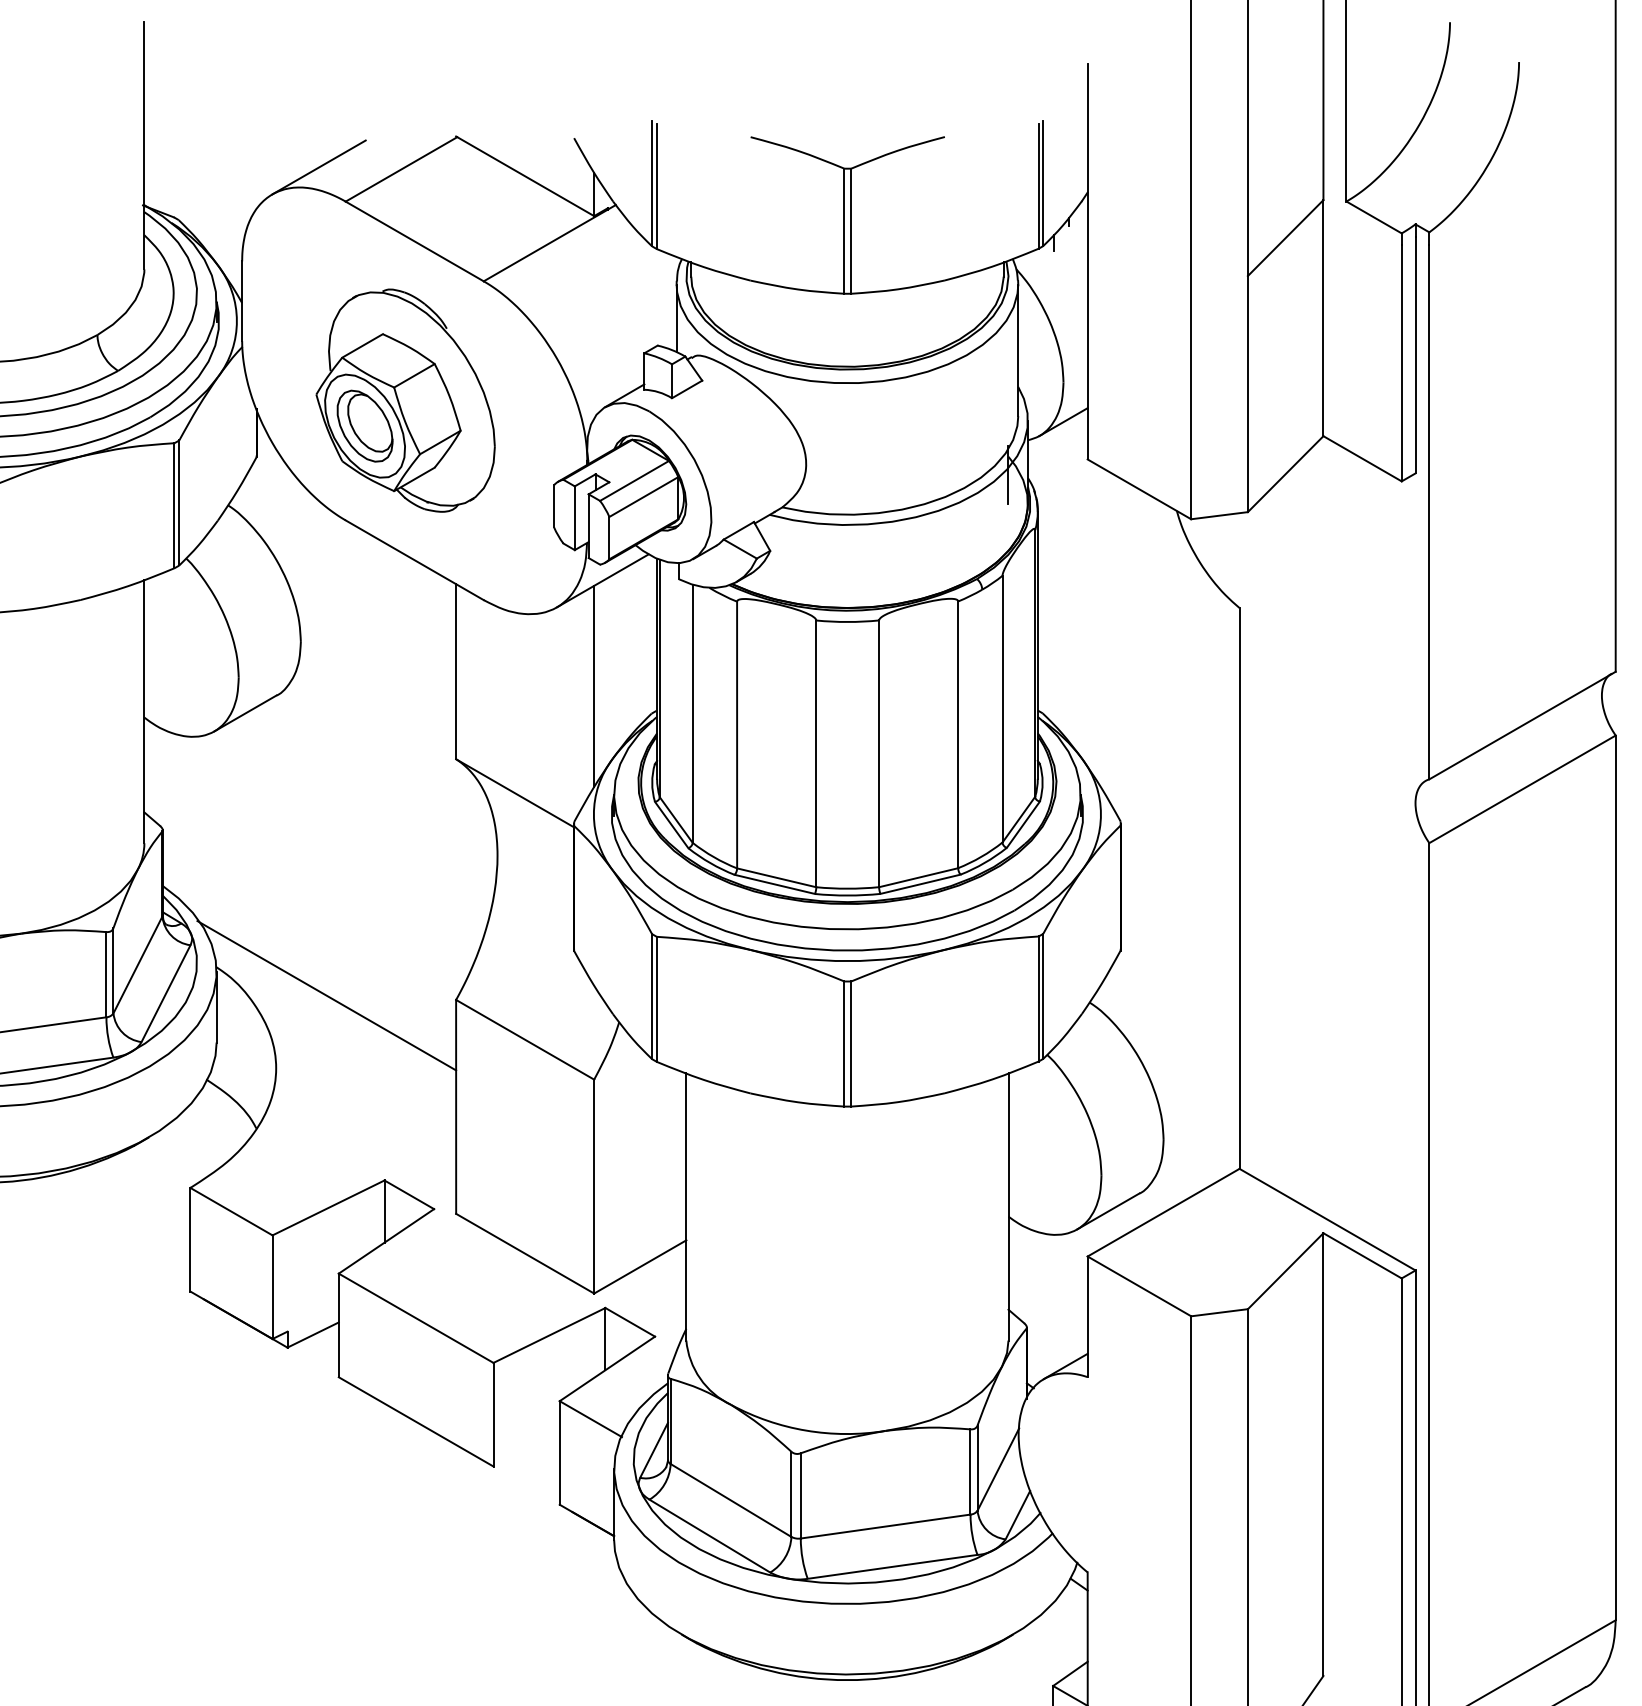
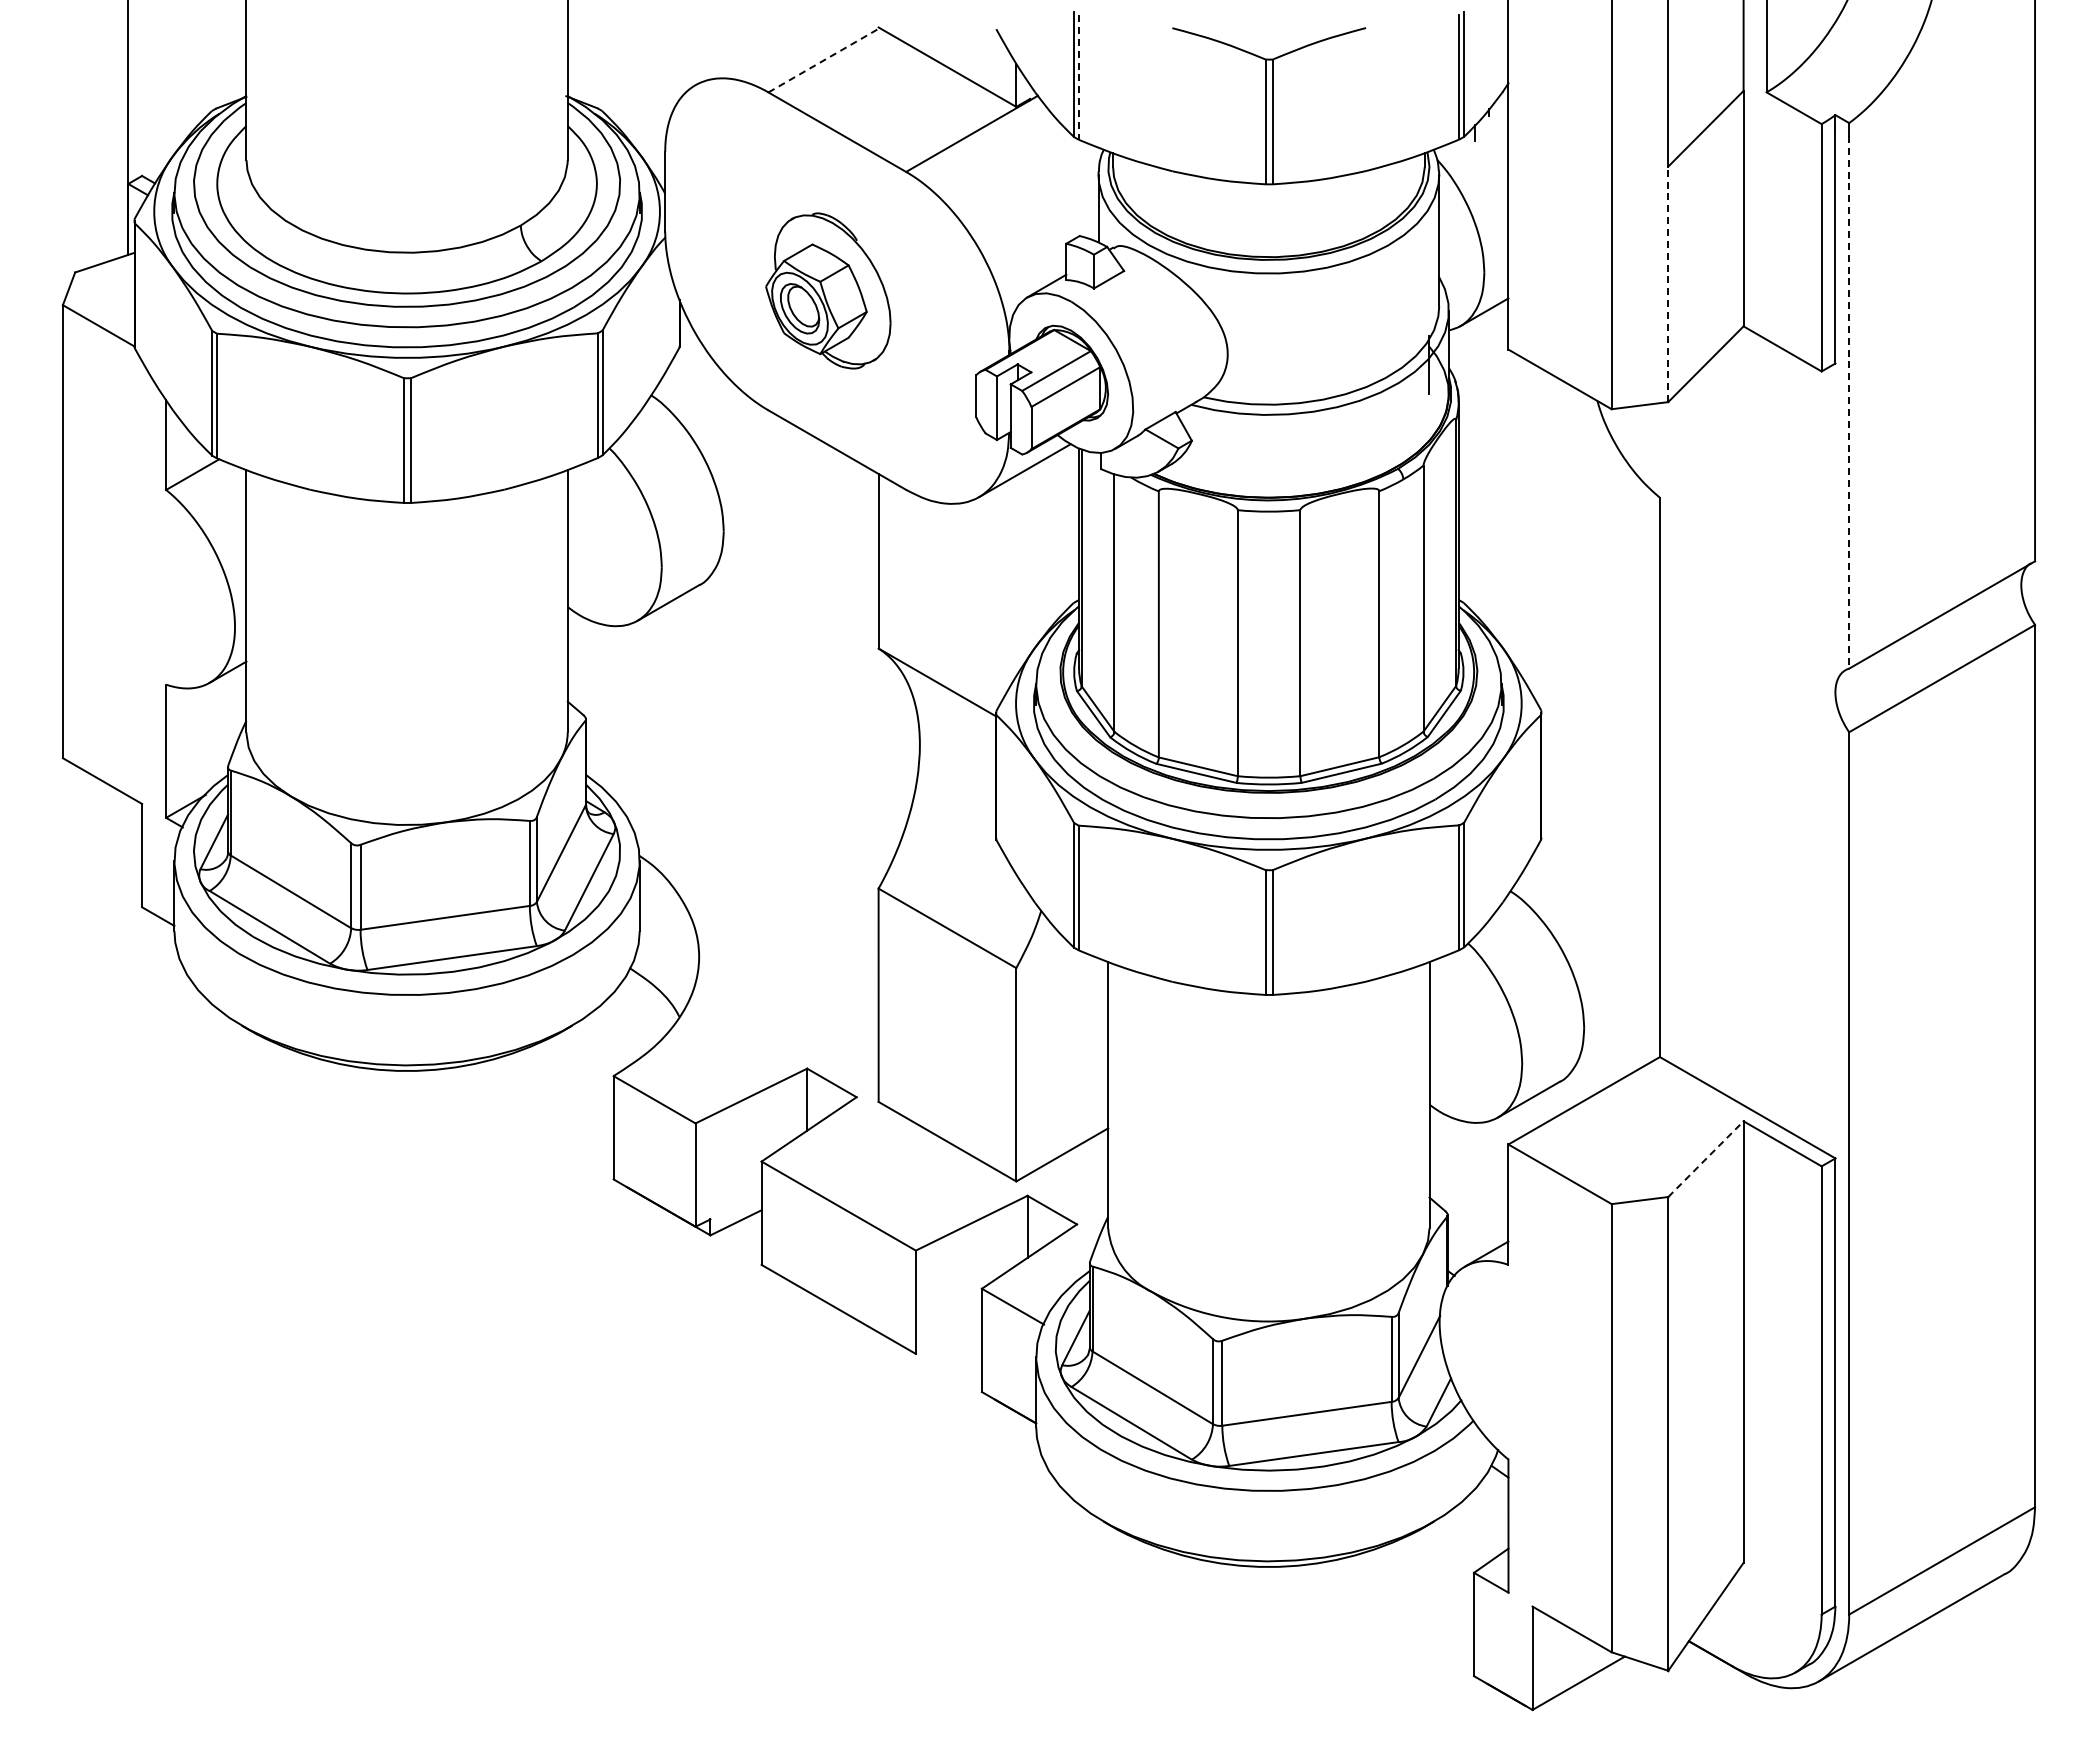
line: (318, 167) -> (741, 58), removed
line: (401, 169) -> (824, 60), solid -> dashed
line: (656, 186) -> (1078, 77), solid -> dashed
line: (1248, 394) -> (1668, 284), solid -> dashed
part: (405, 400) -> (828, 290), size x0.7
line: (1429, 512) -> (1849, 402), solid -> dashed
line: (594, 685) -> (1016, 575), removed
line: (326, 994) -> (749, 883), removed
line: (1286, 1270) -> (1706, 1158), solid -> dashed

